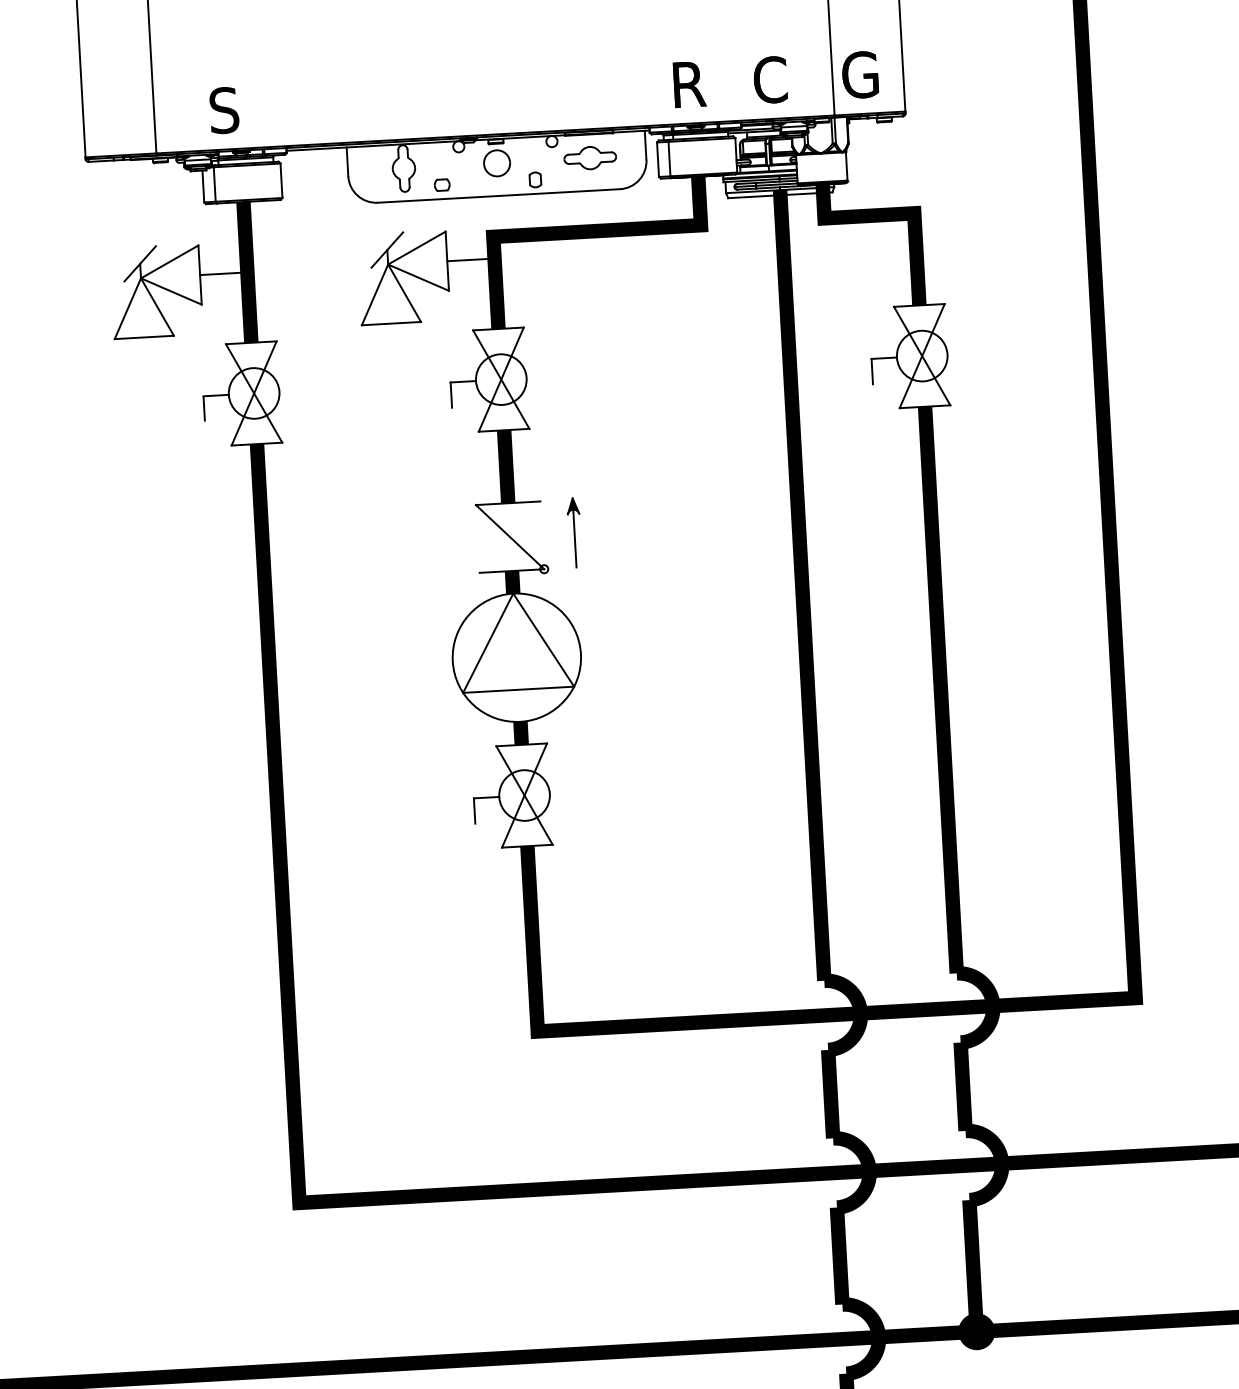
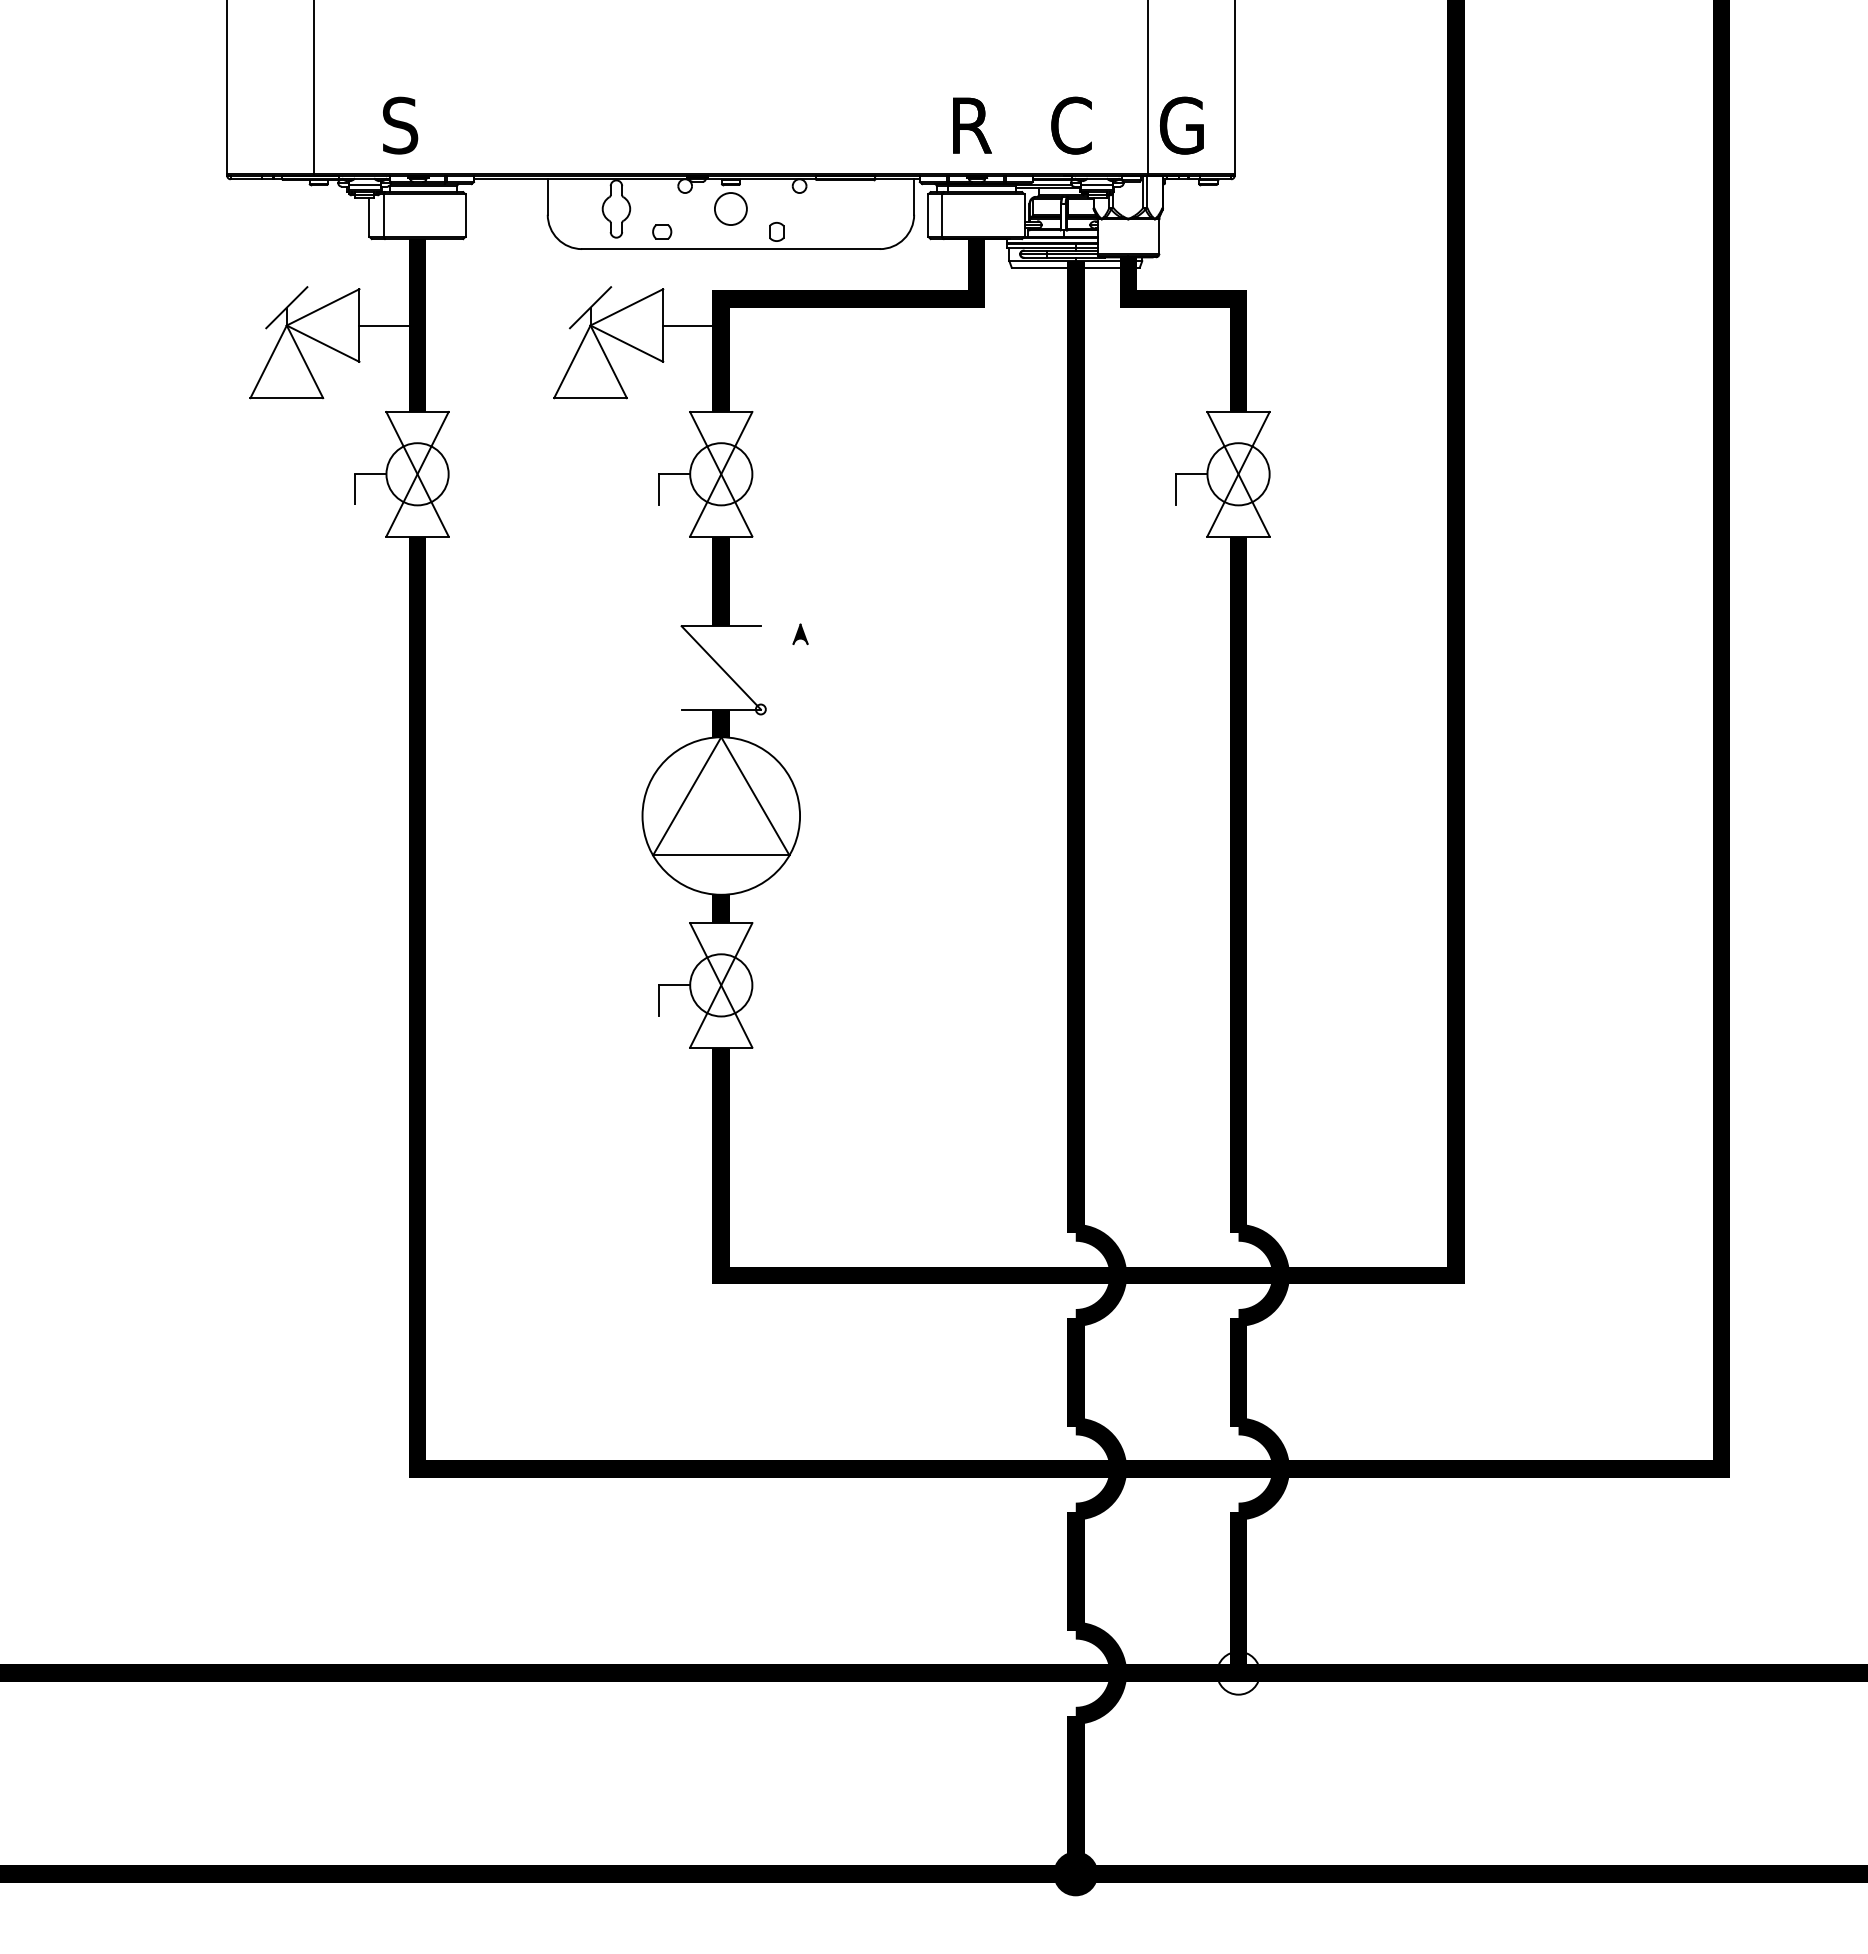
part: (590, 157) -> (845, 208), removed
line: (574, 538) -> (800, 673), removed
fill: (976, 1331) -> (1238, 1672), removed

